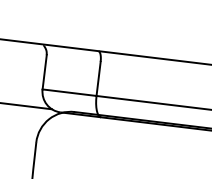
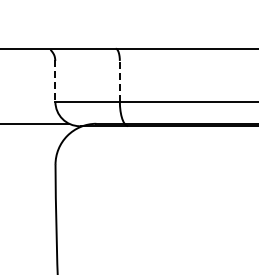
line: (44, 72) -> (55, 81), solid -> dashed
line: (98, 78) -> (119, 80), solid -> dashed

